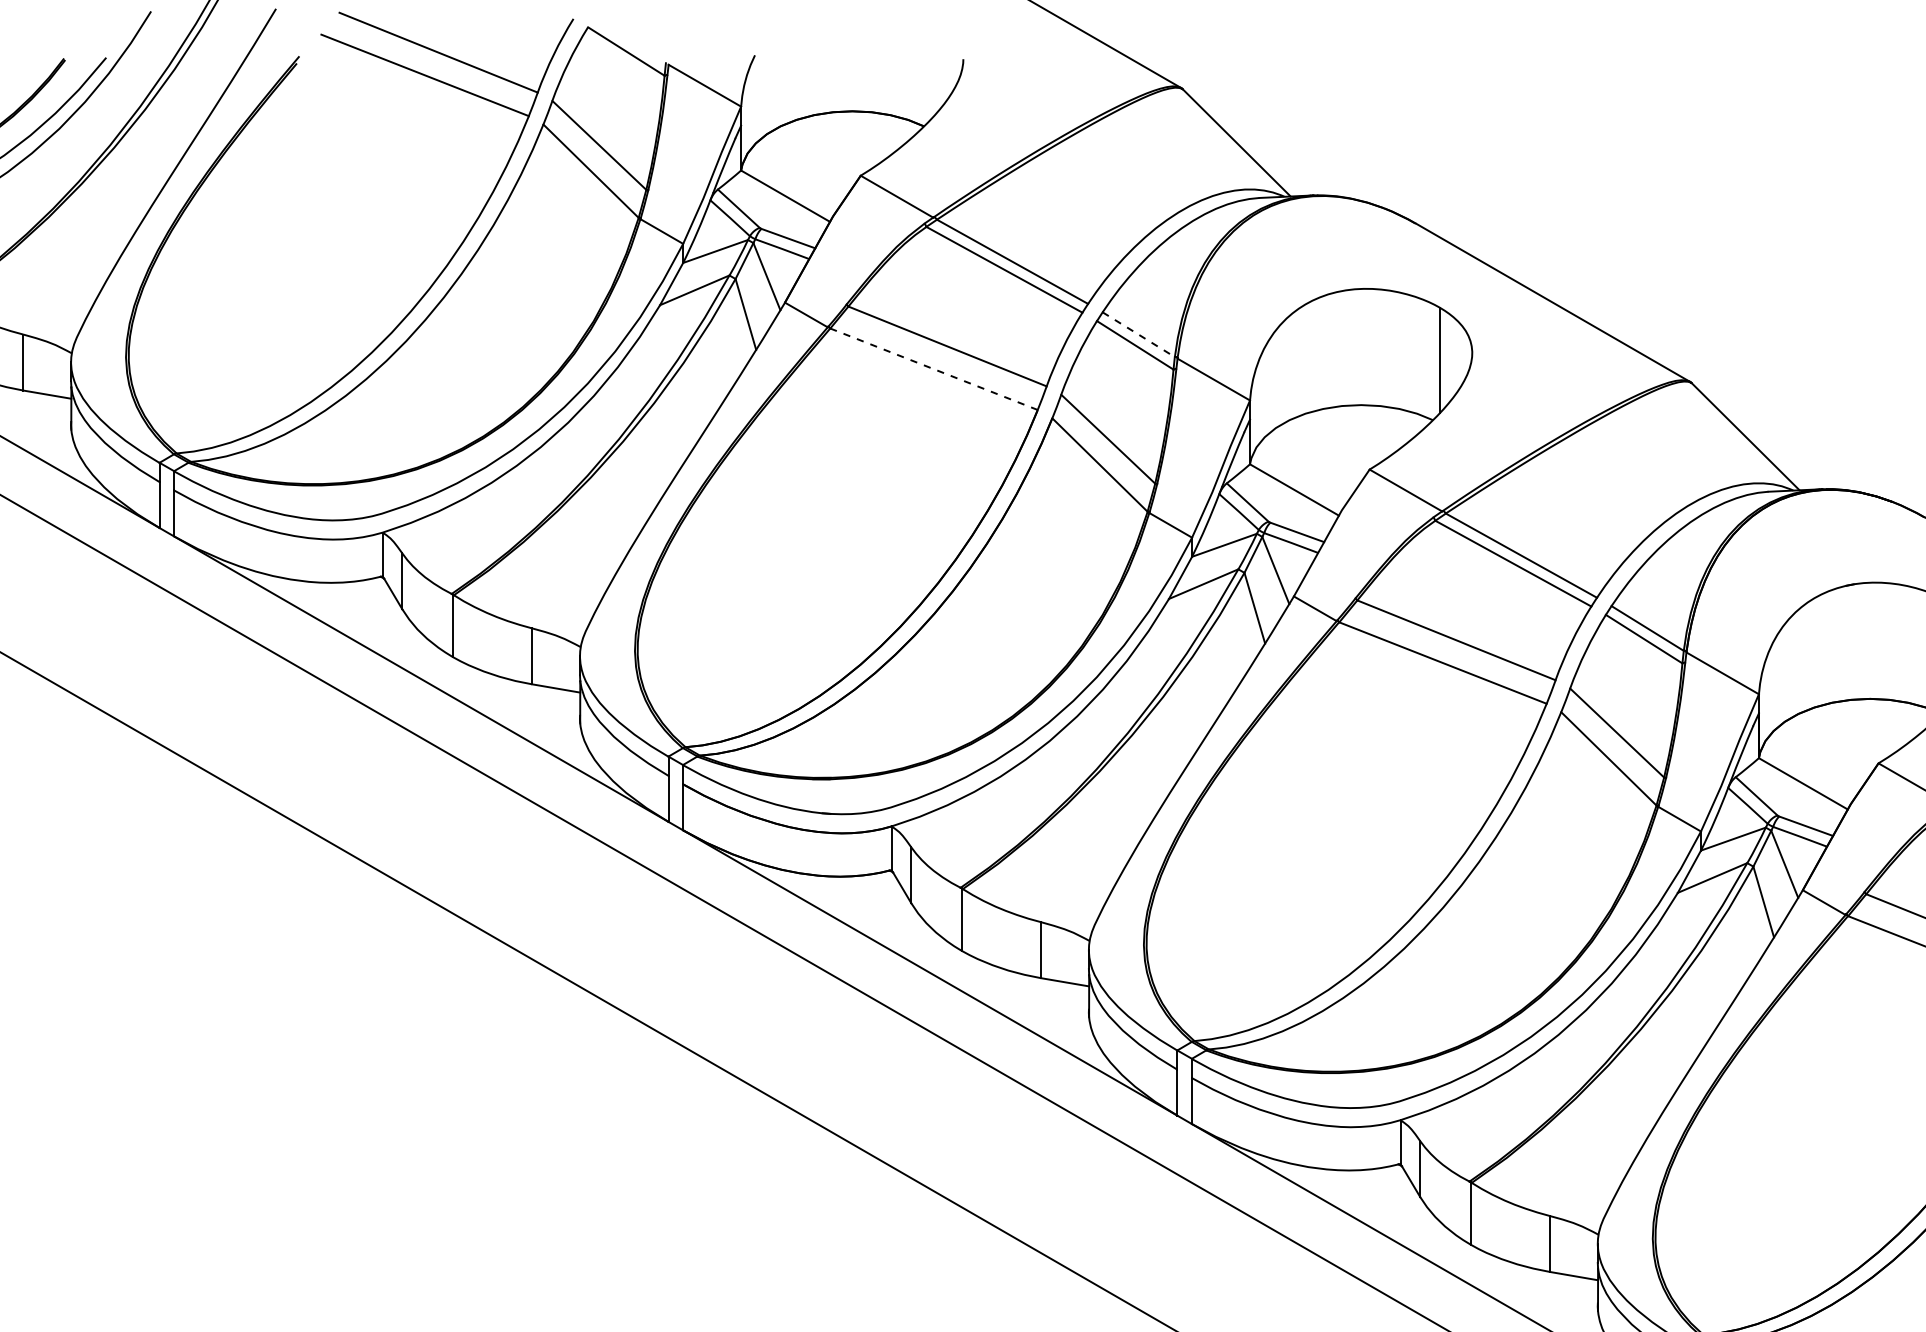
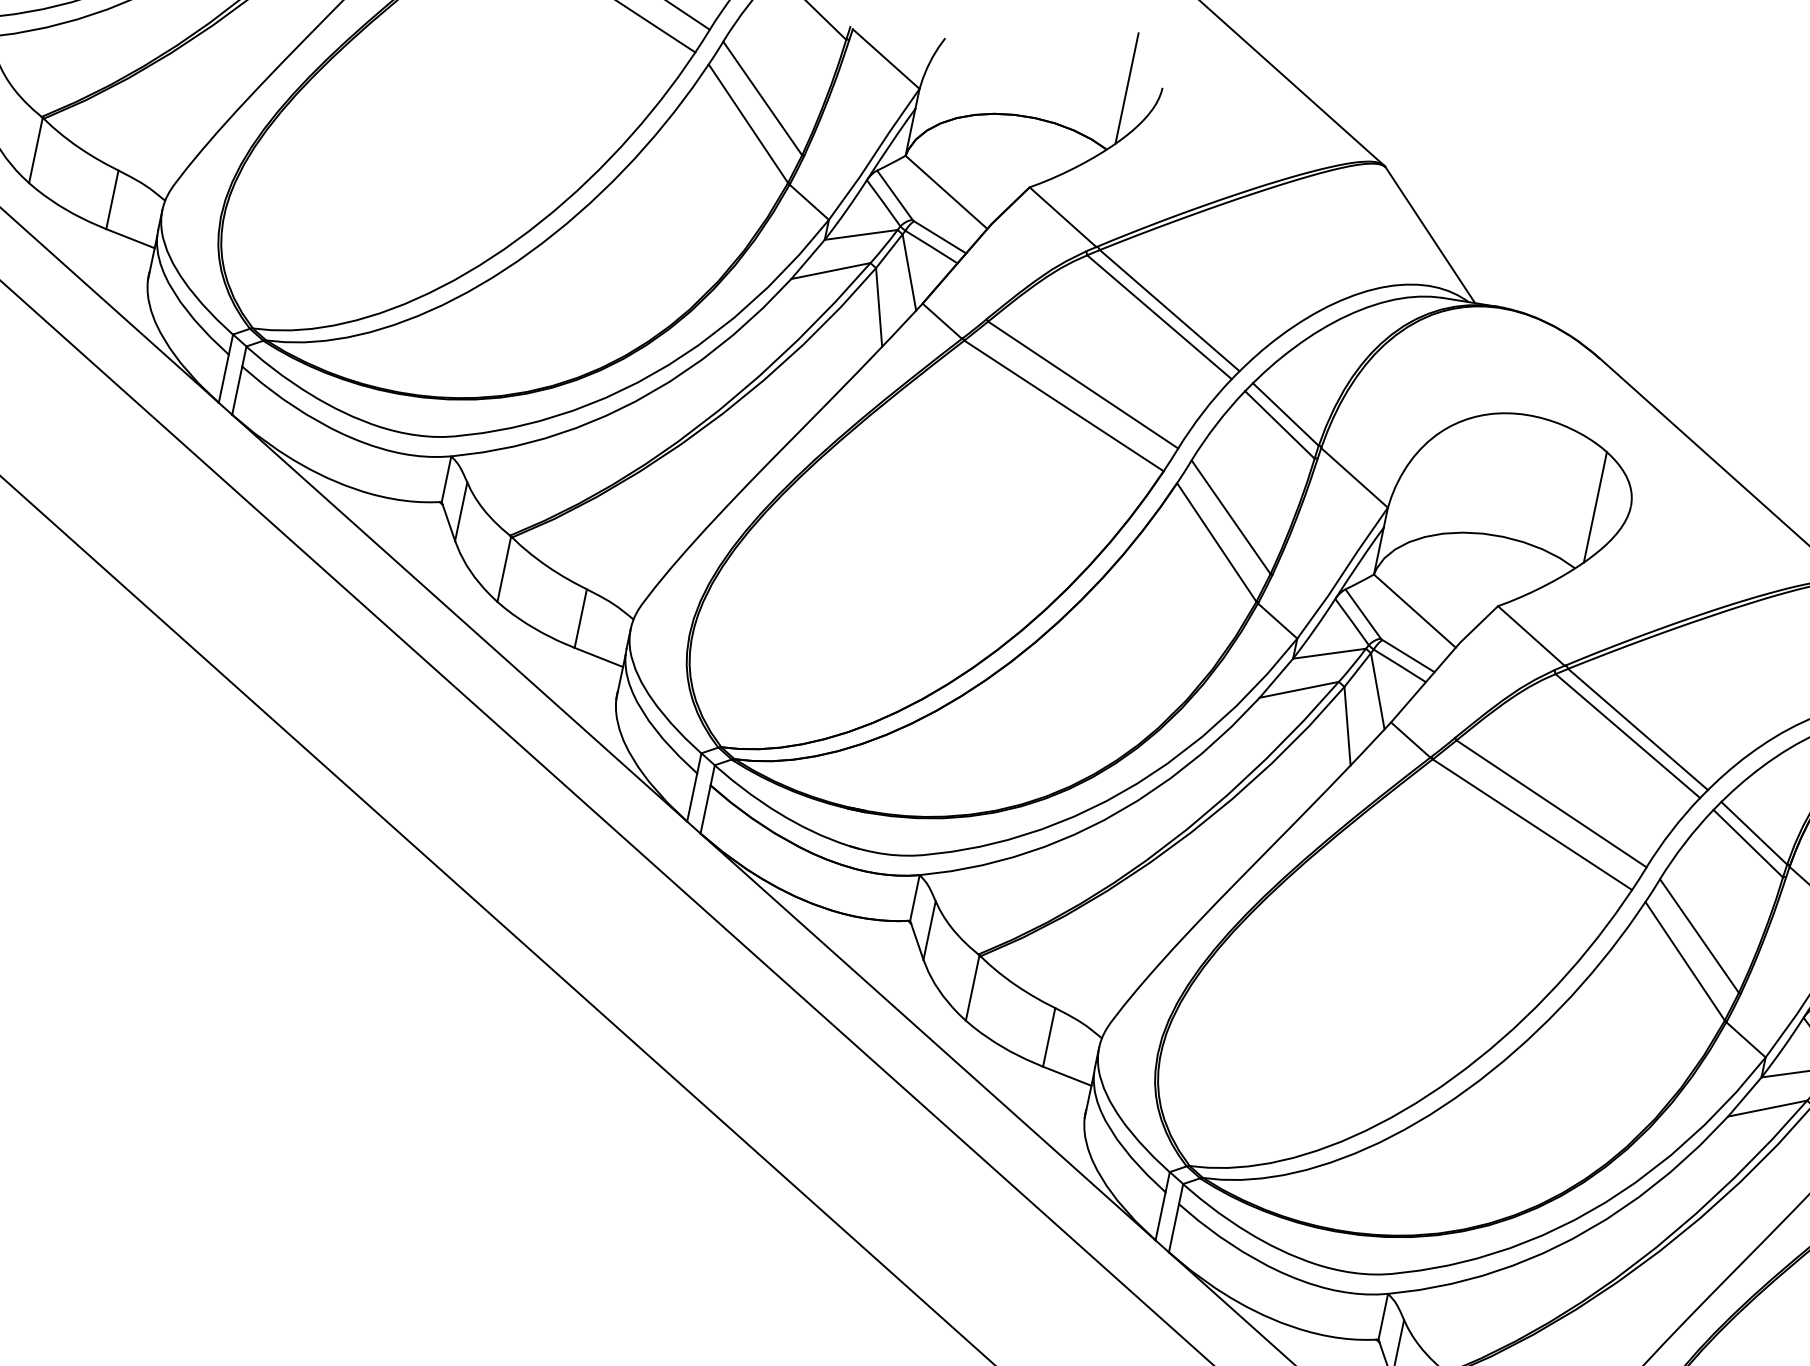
line: (930, 66) -> (1126, 88), added
line: (1138, 334) -> (1285, 414), dashed -> solid
line: (933, 369) -> (1063, 406), dashed -> solid

